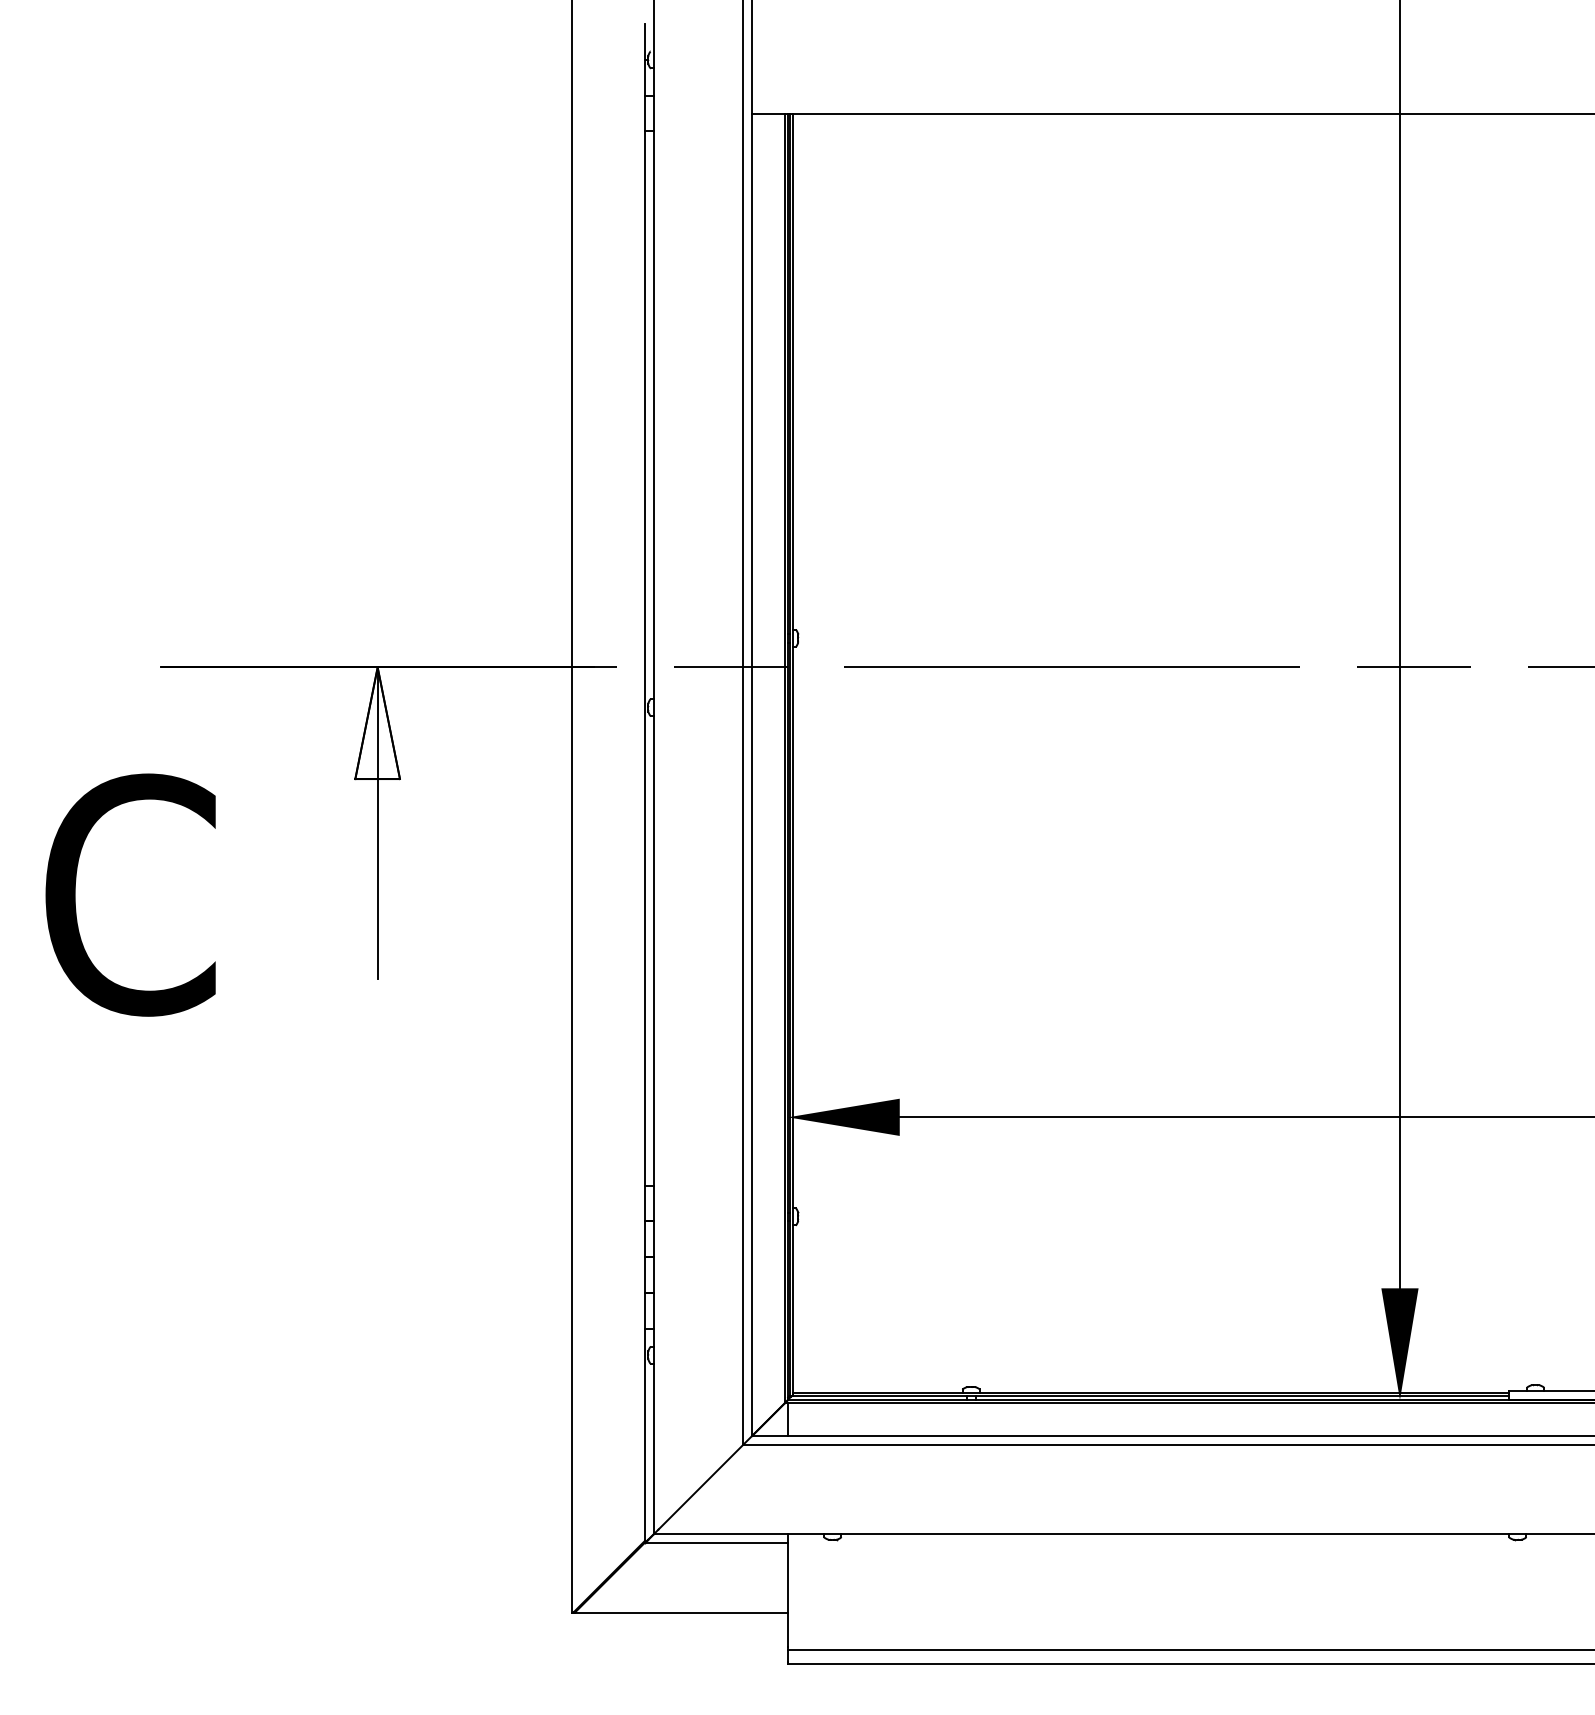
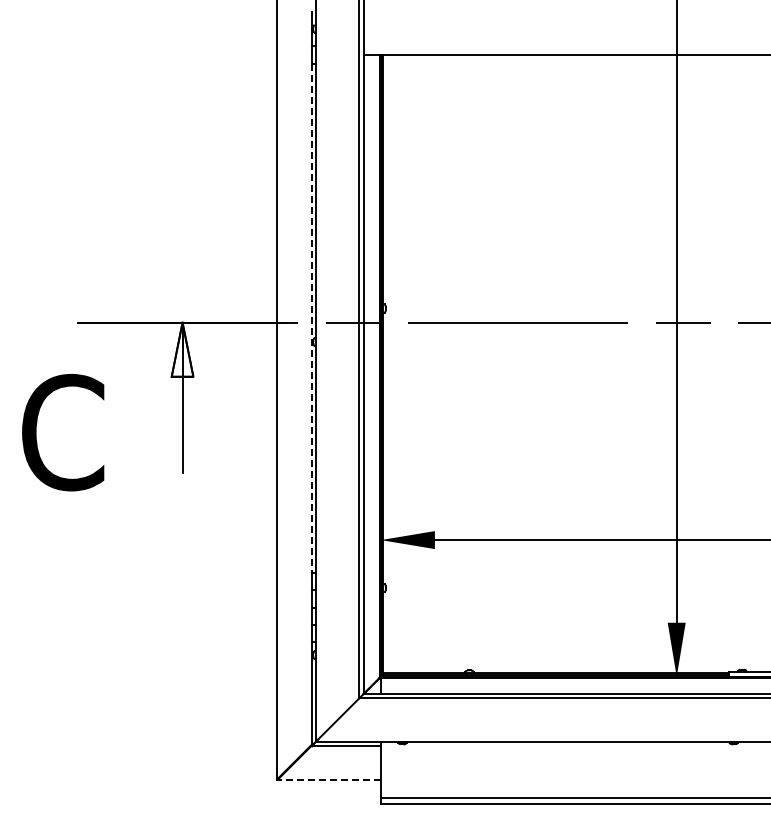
line: (644, 658) -> (311, 318), solid -> dashed
line: (679, 1612) -> (328, 779), solid -> dashed

